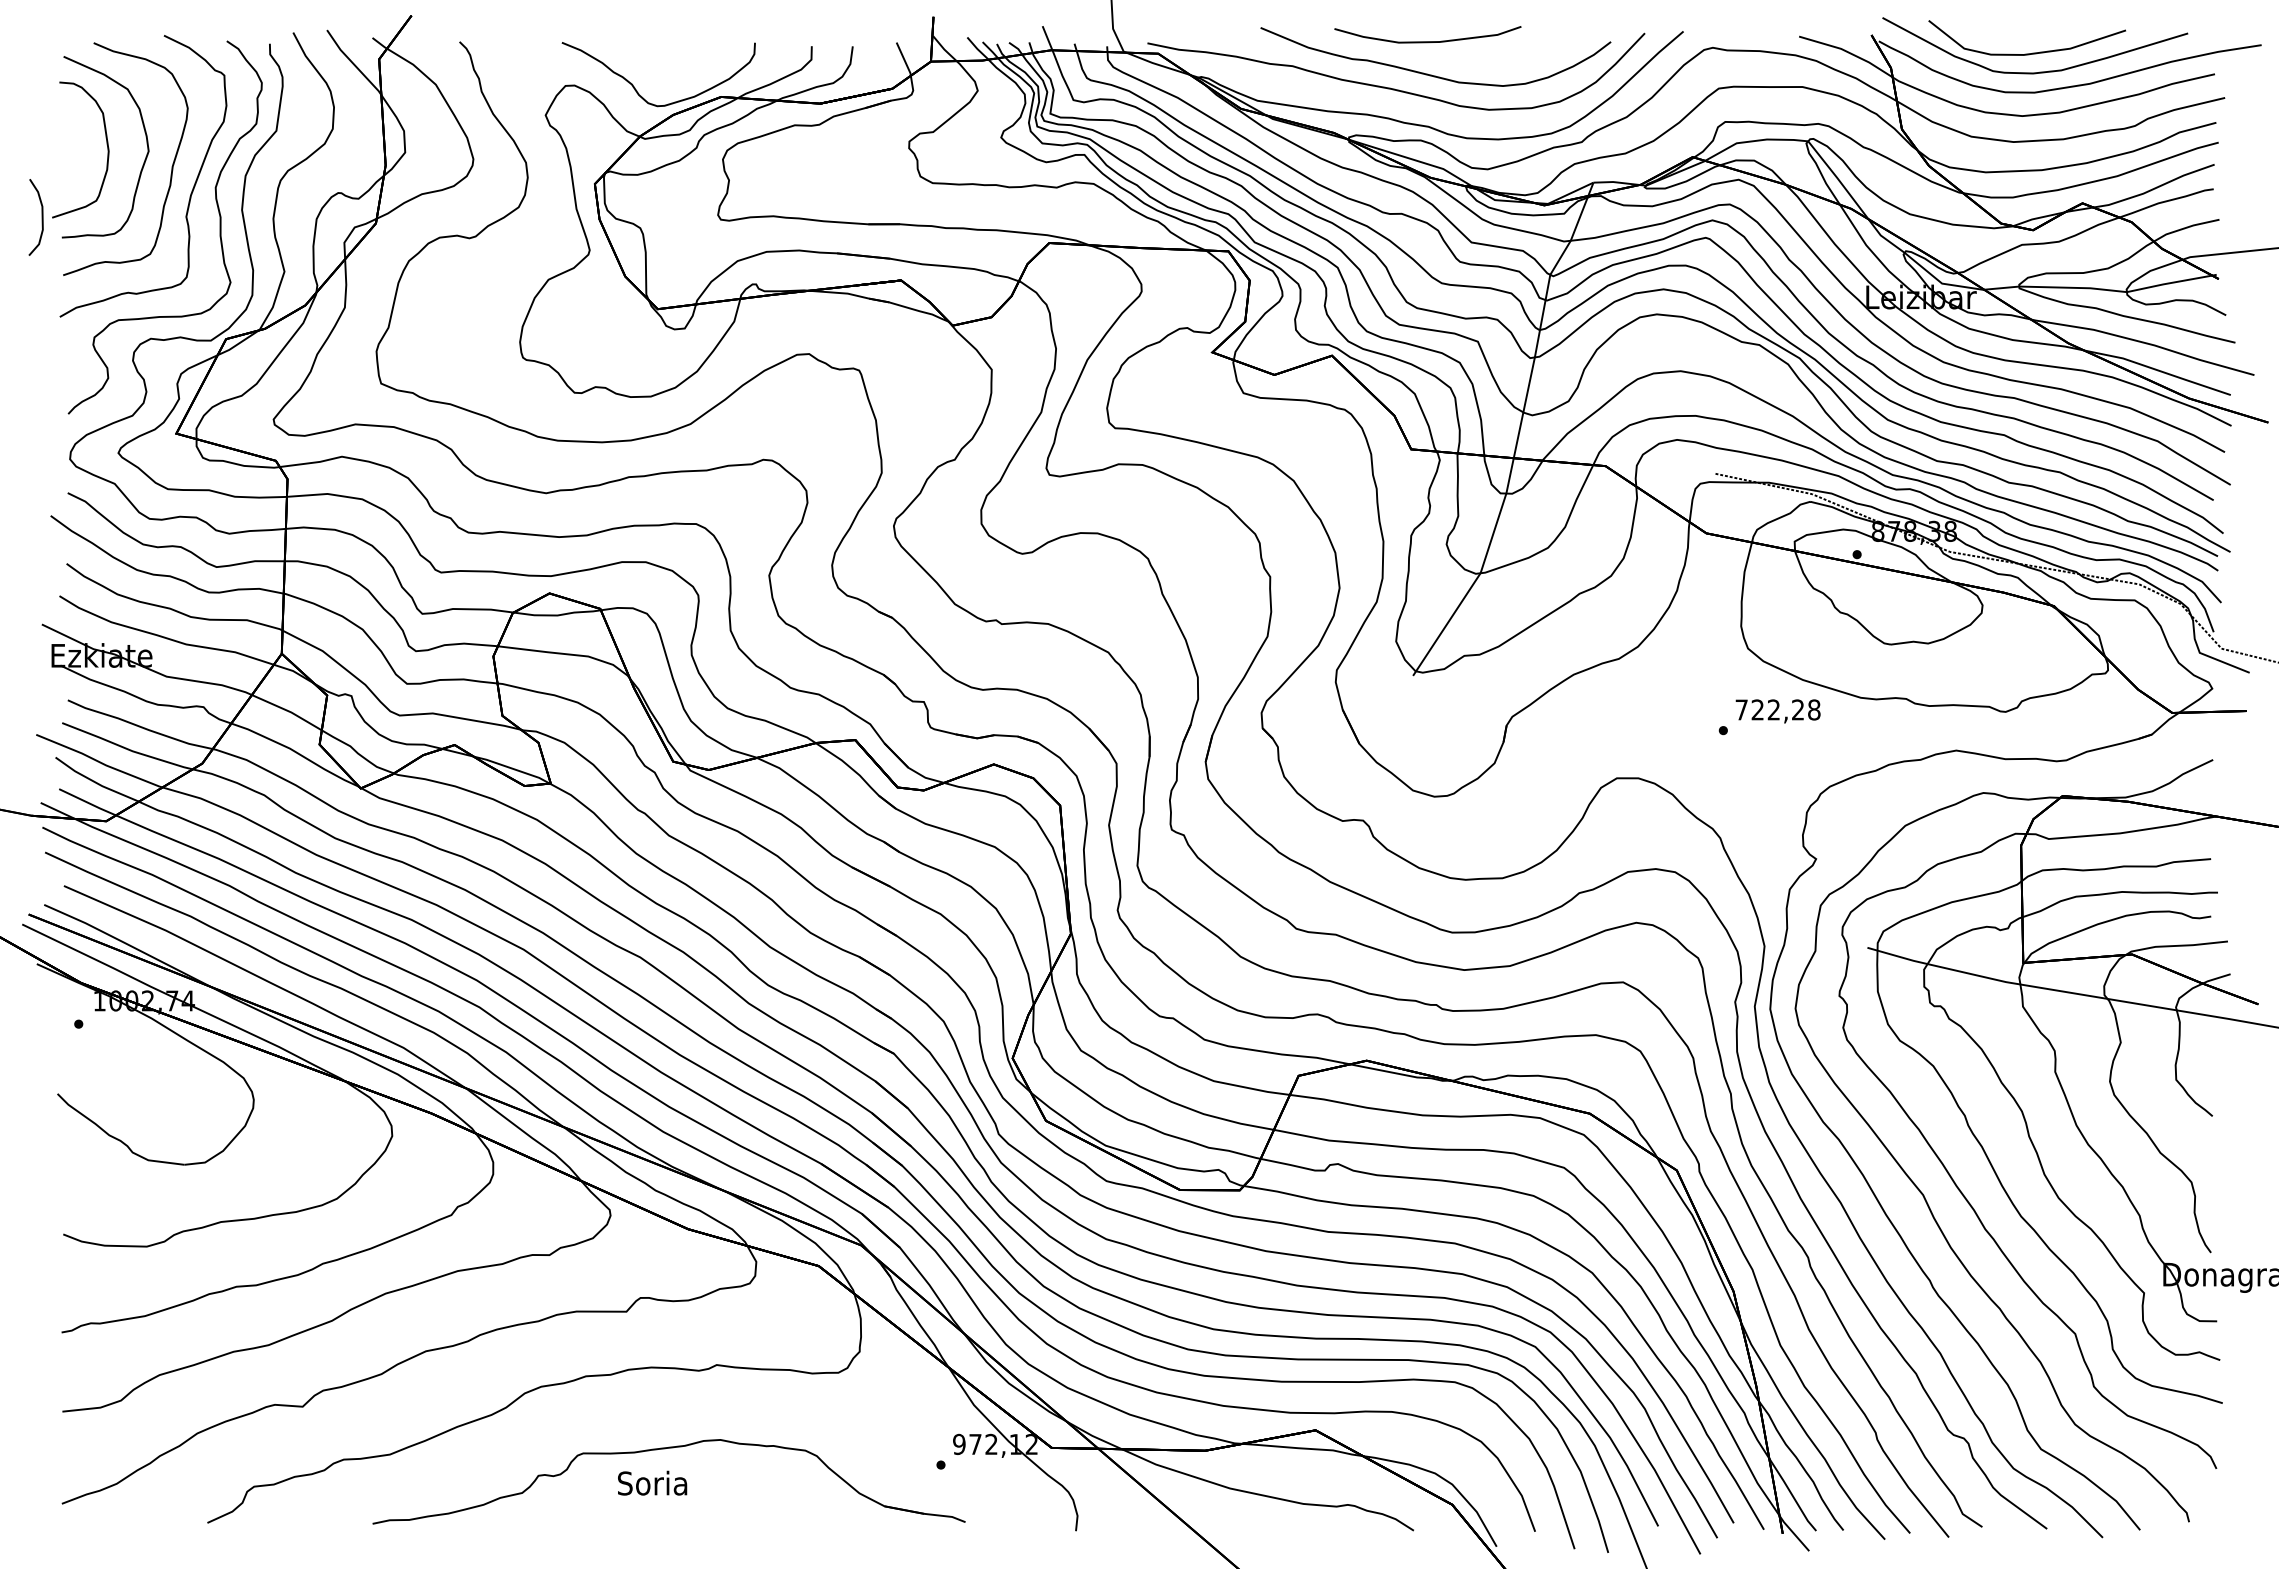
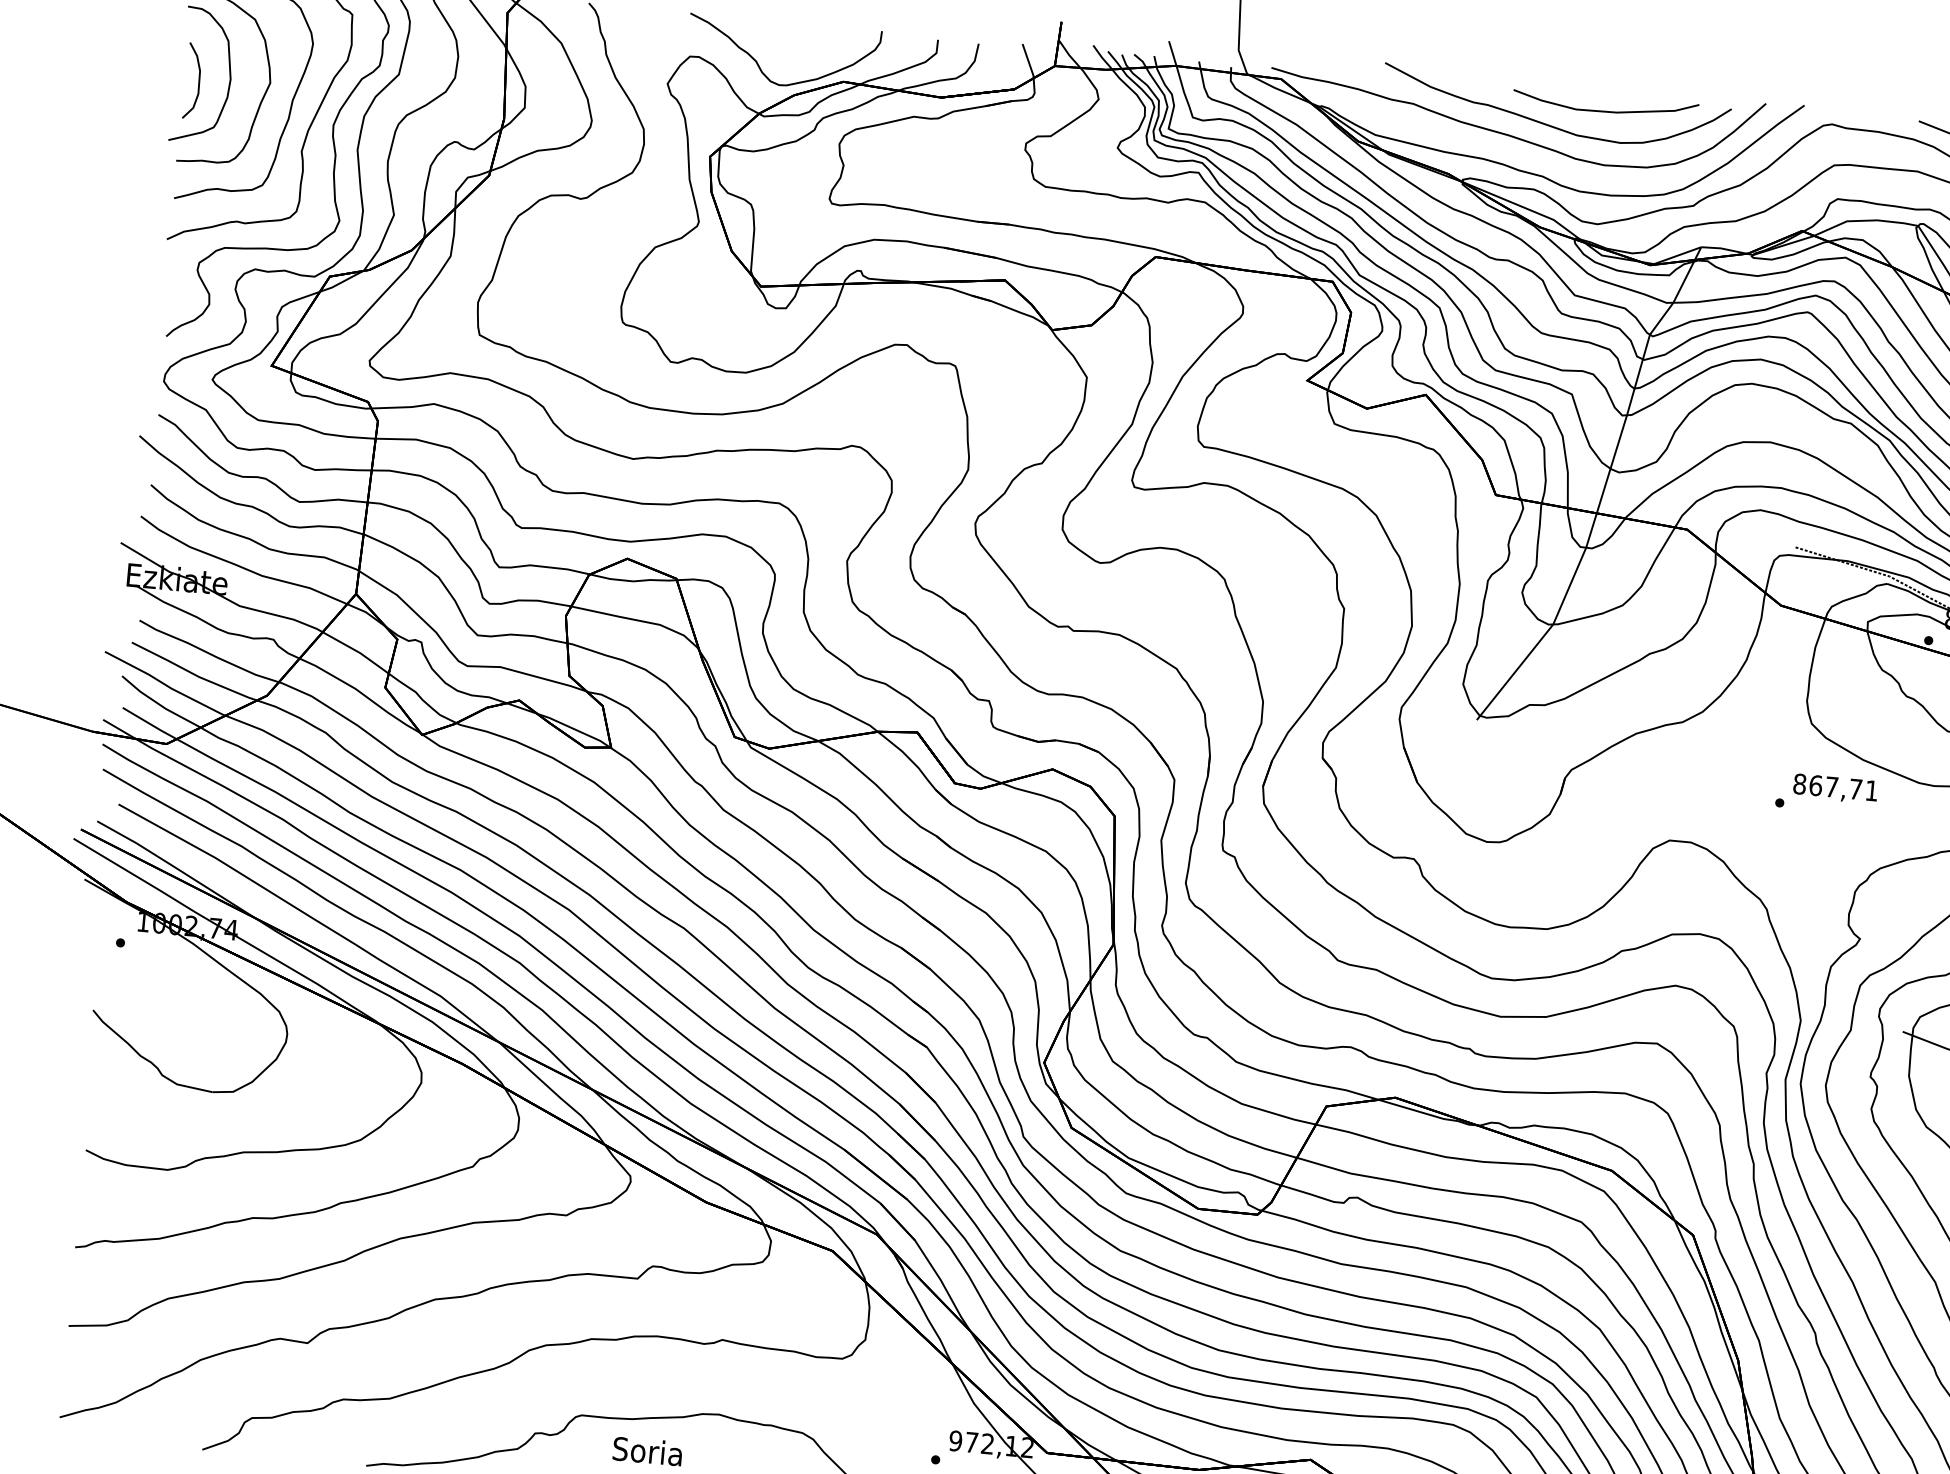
curve: (1427, 41) -> (1604, 110), moved
curve: (41, 217) -> (198, 81), moved
text: (1777, 709) -> (1835, 786), 722,28 -> 867,71

